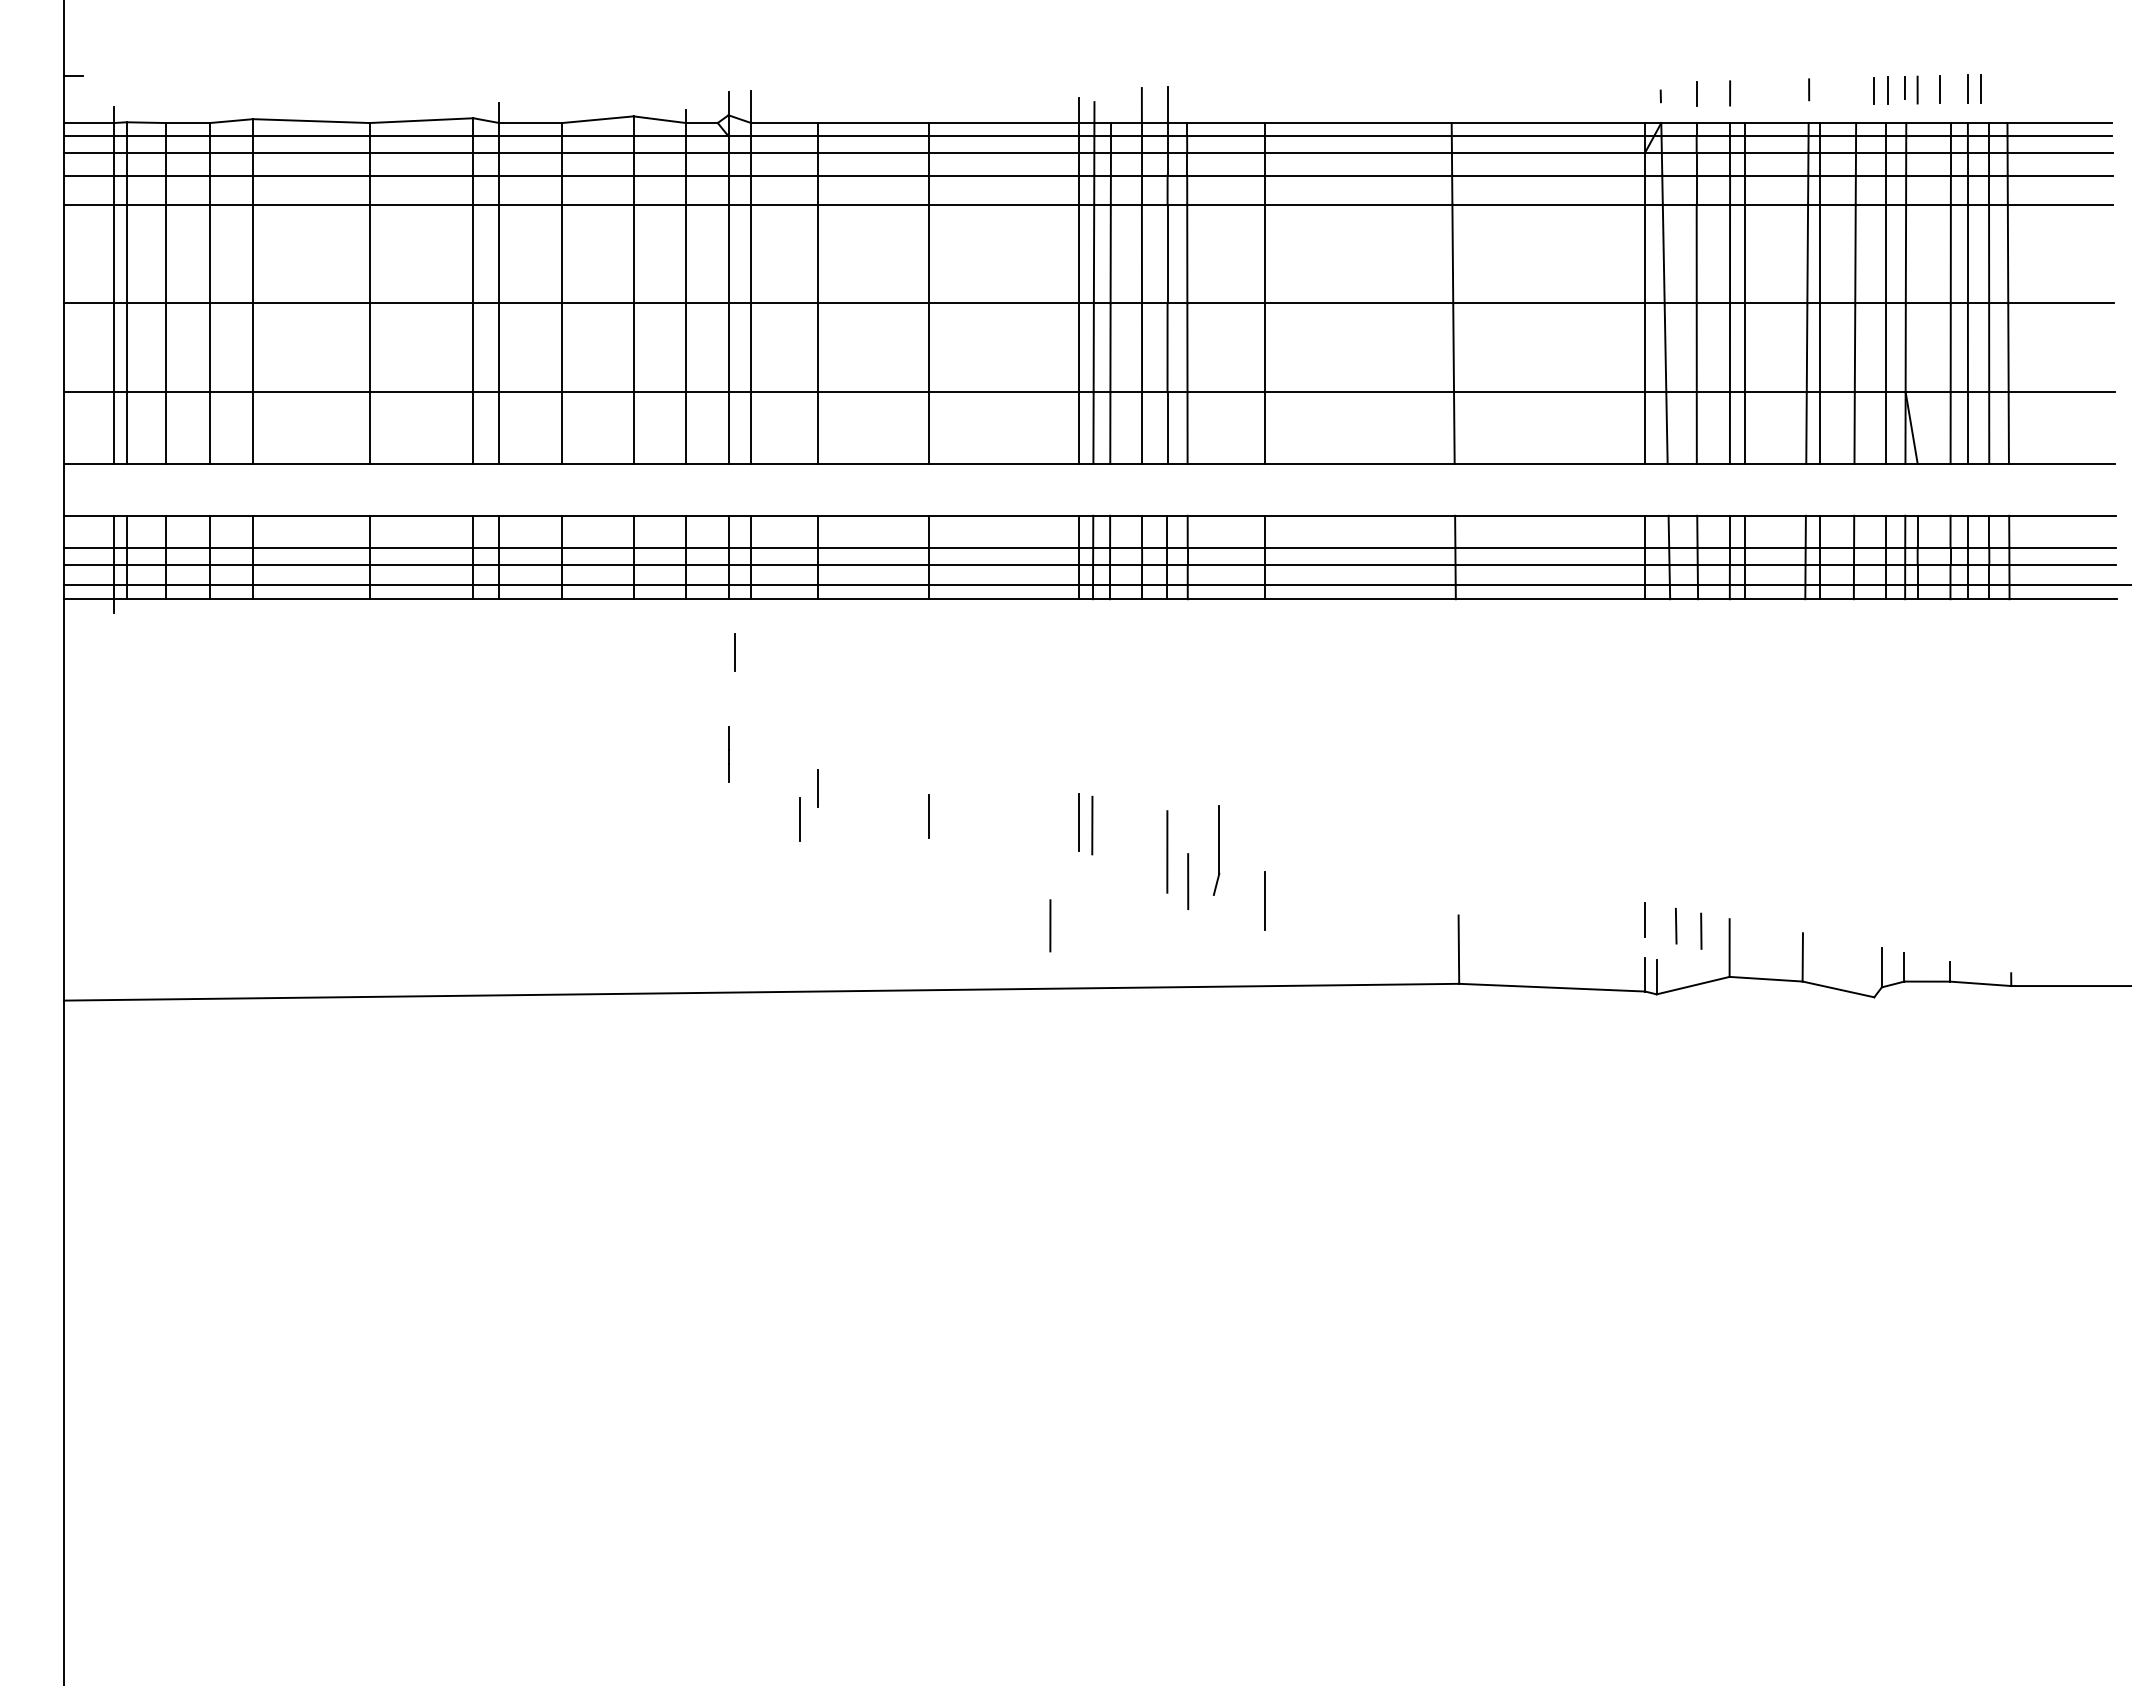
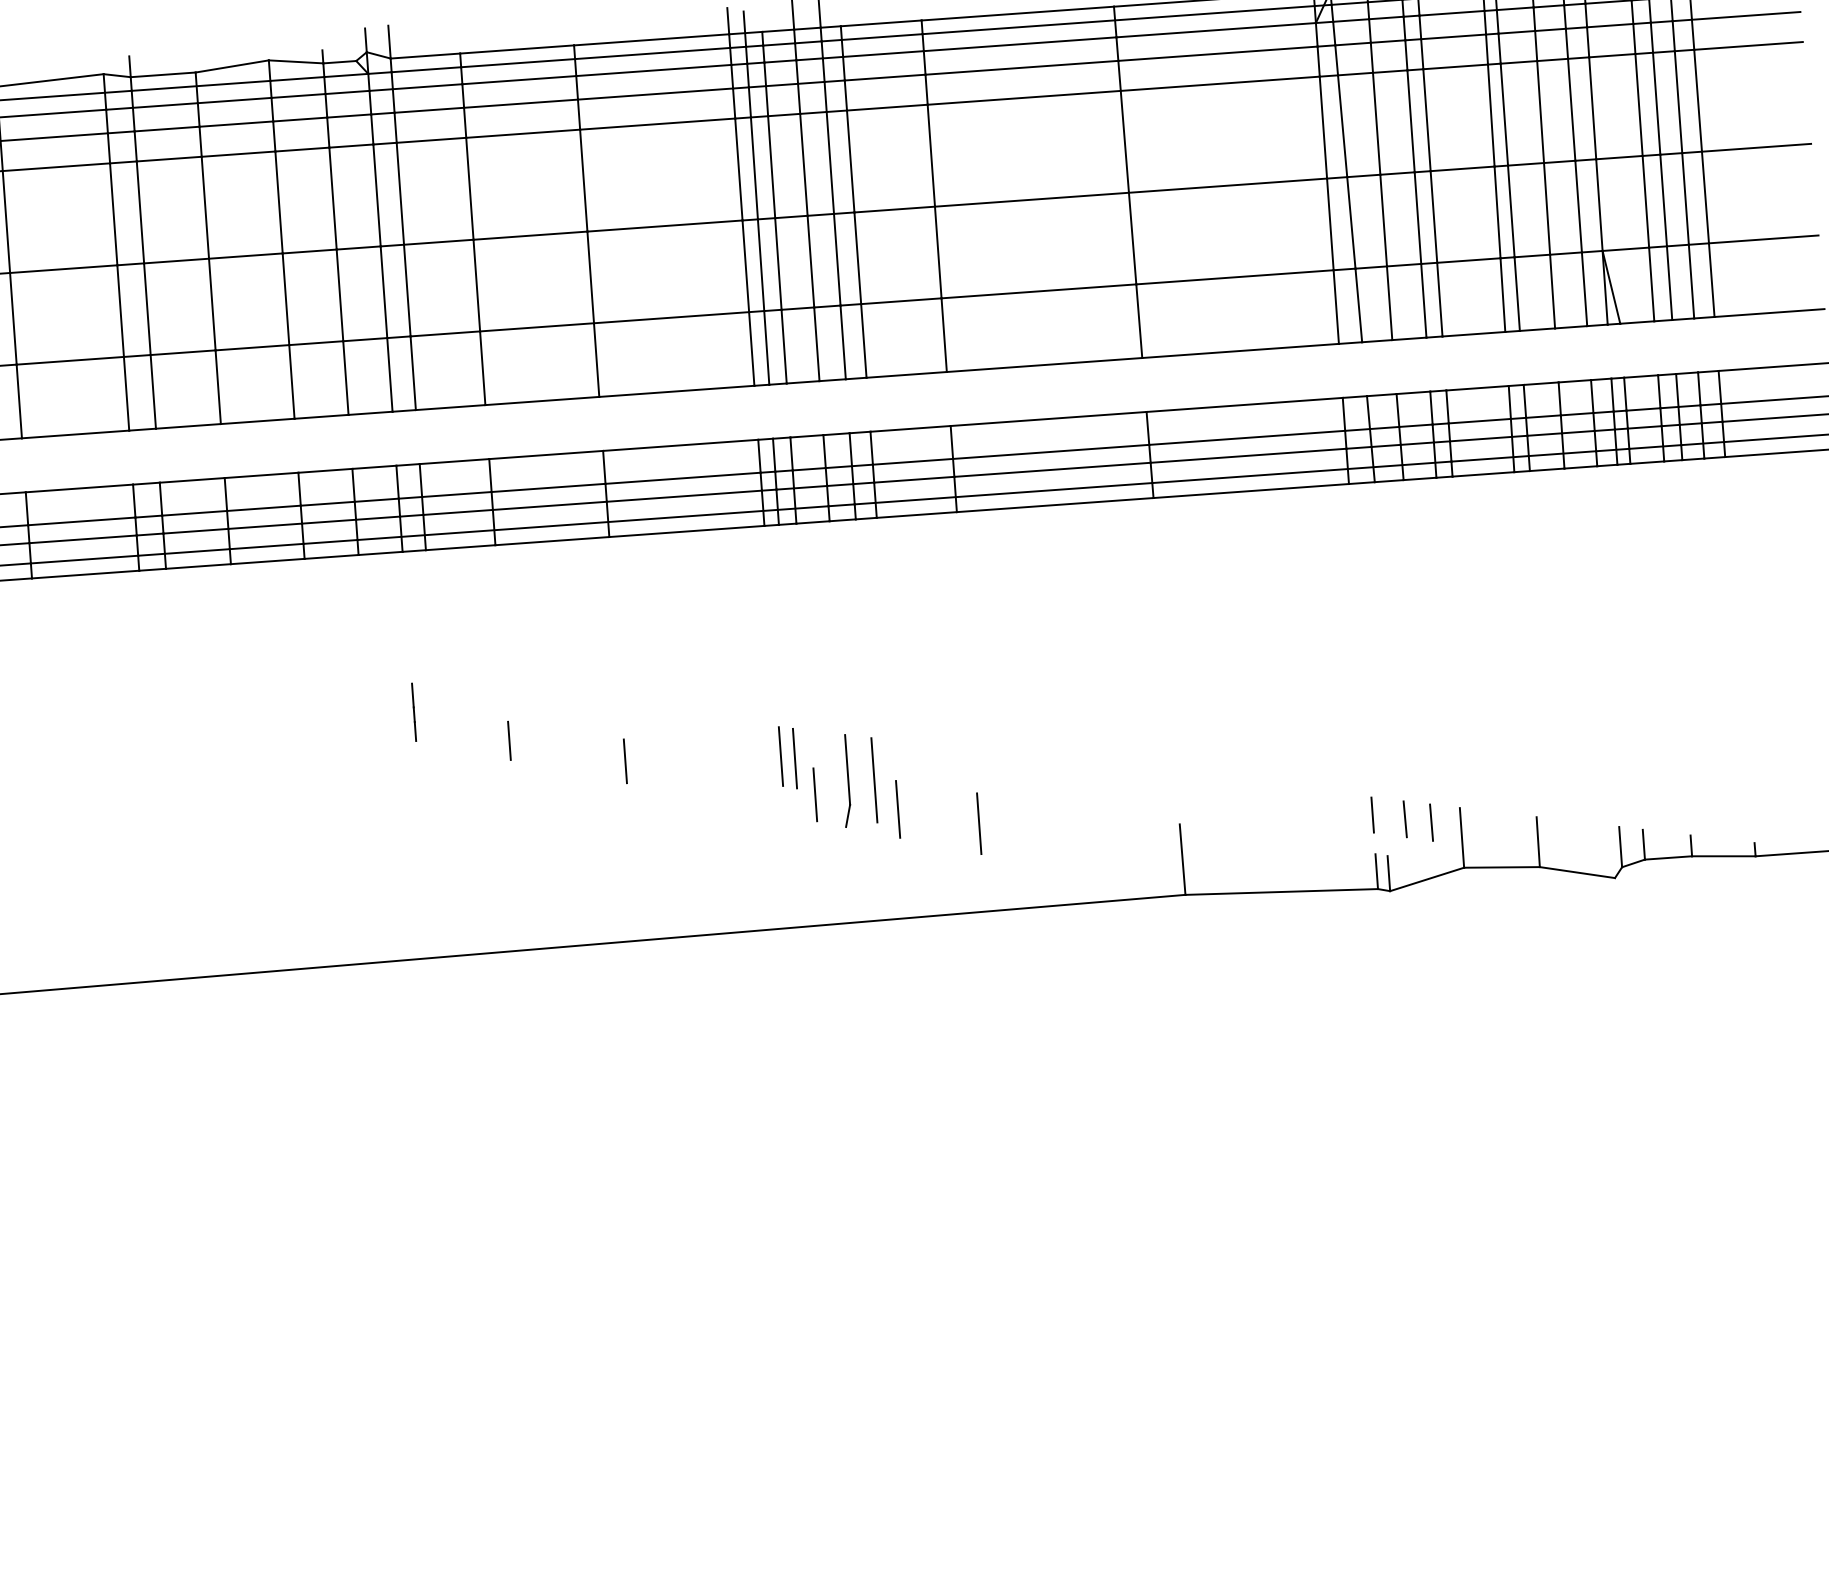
line: (734, 652) -> (412, 606), removed
line: (799, 819) -> (492, 774), removed
part: (1216, 850) -> (845, 780), moved
line: (1050, 925) -> (815, 794), moved

